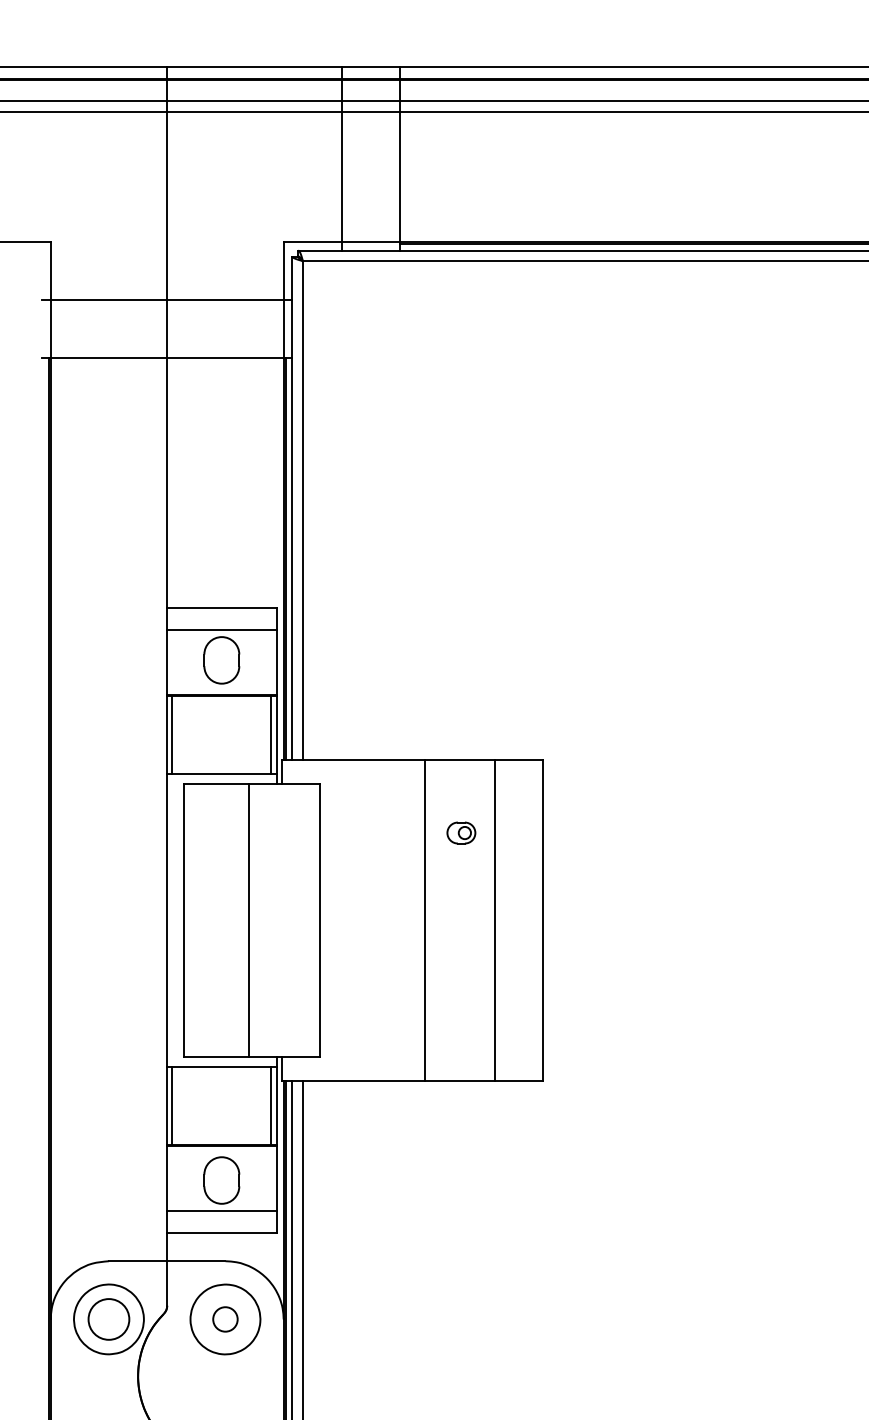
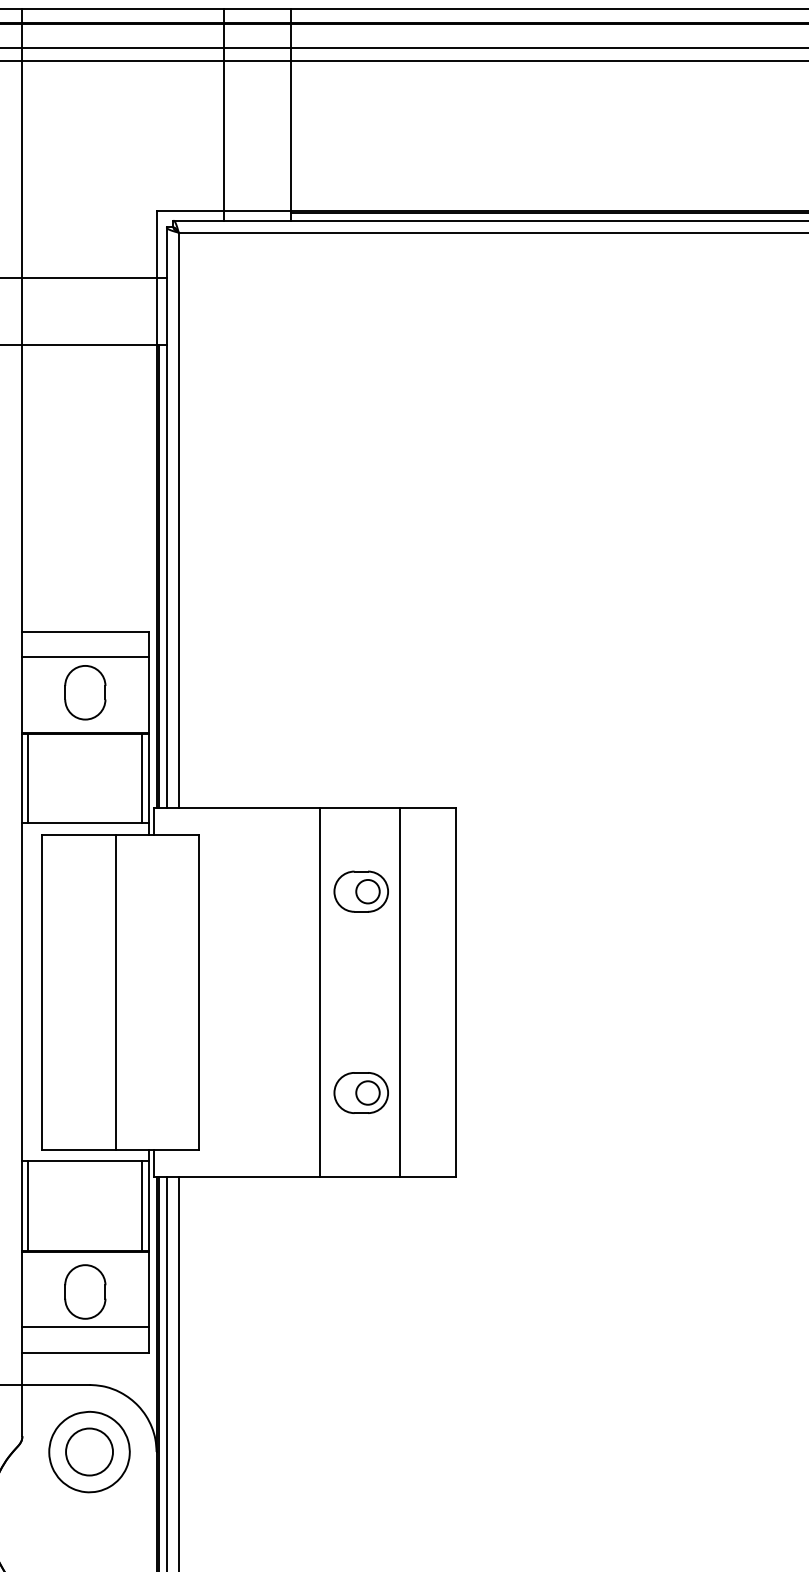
part: (461, 832) -> (361, 891), size x1.67
part: (461, 1007) -> (361, 1092), added
circle: (225, 1319) -> (89, 1452), size x1.67

